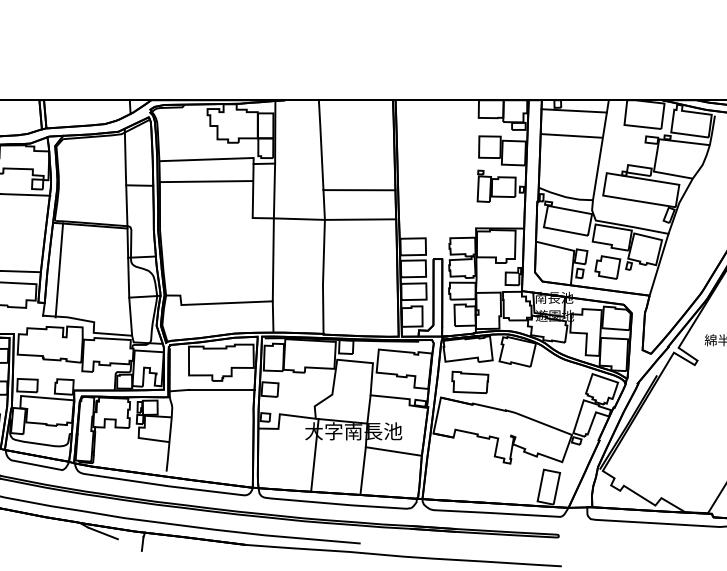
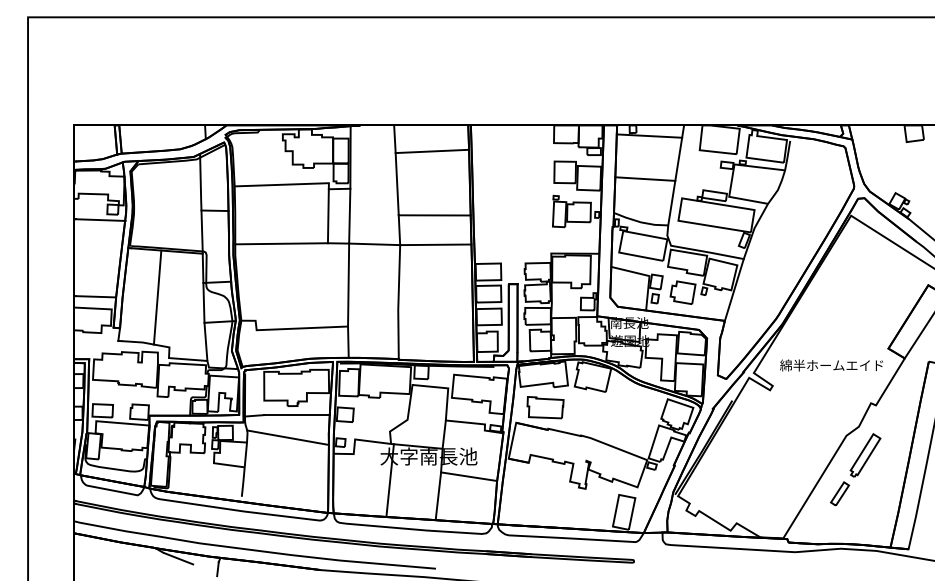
line: (357, 126) -> (432, 151), added
line: (571, 135) -> (645, 178), moved
line: (206, 181) -> (281, 243), moved
line: (59, 270) -> (157, 297), moved
line: (212, 412) -> (287, 437), added

